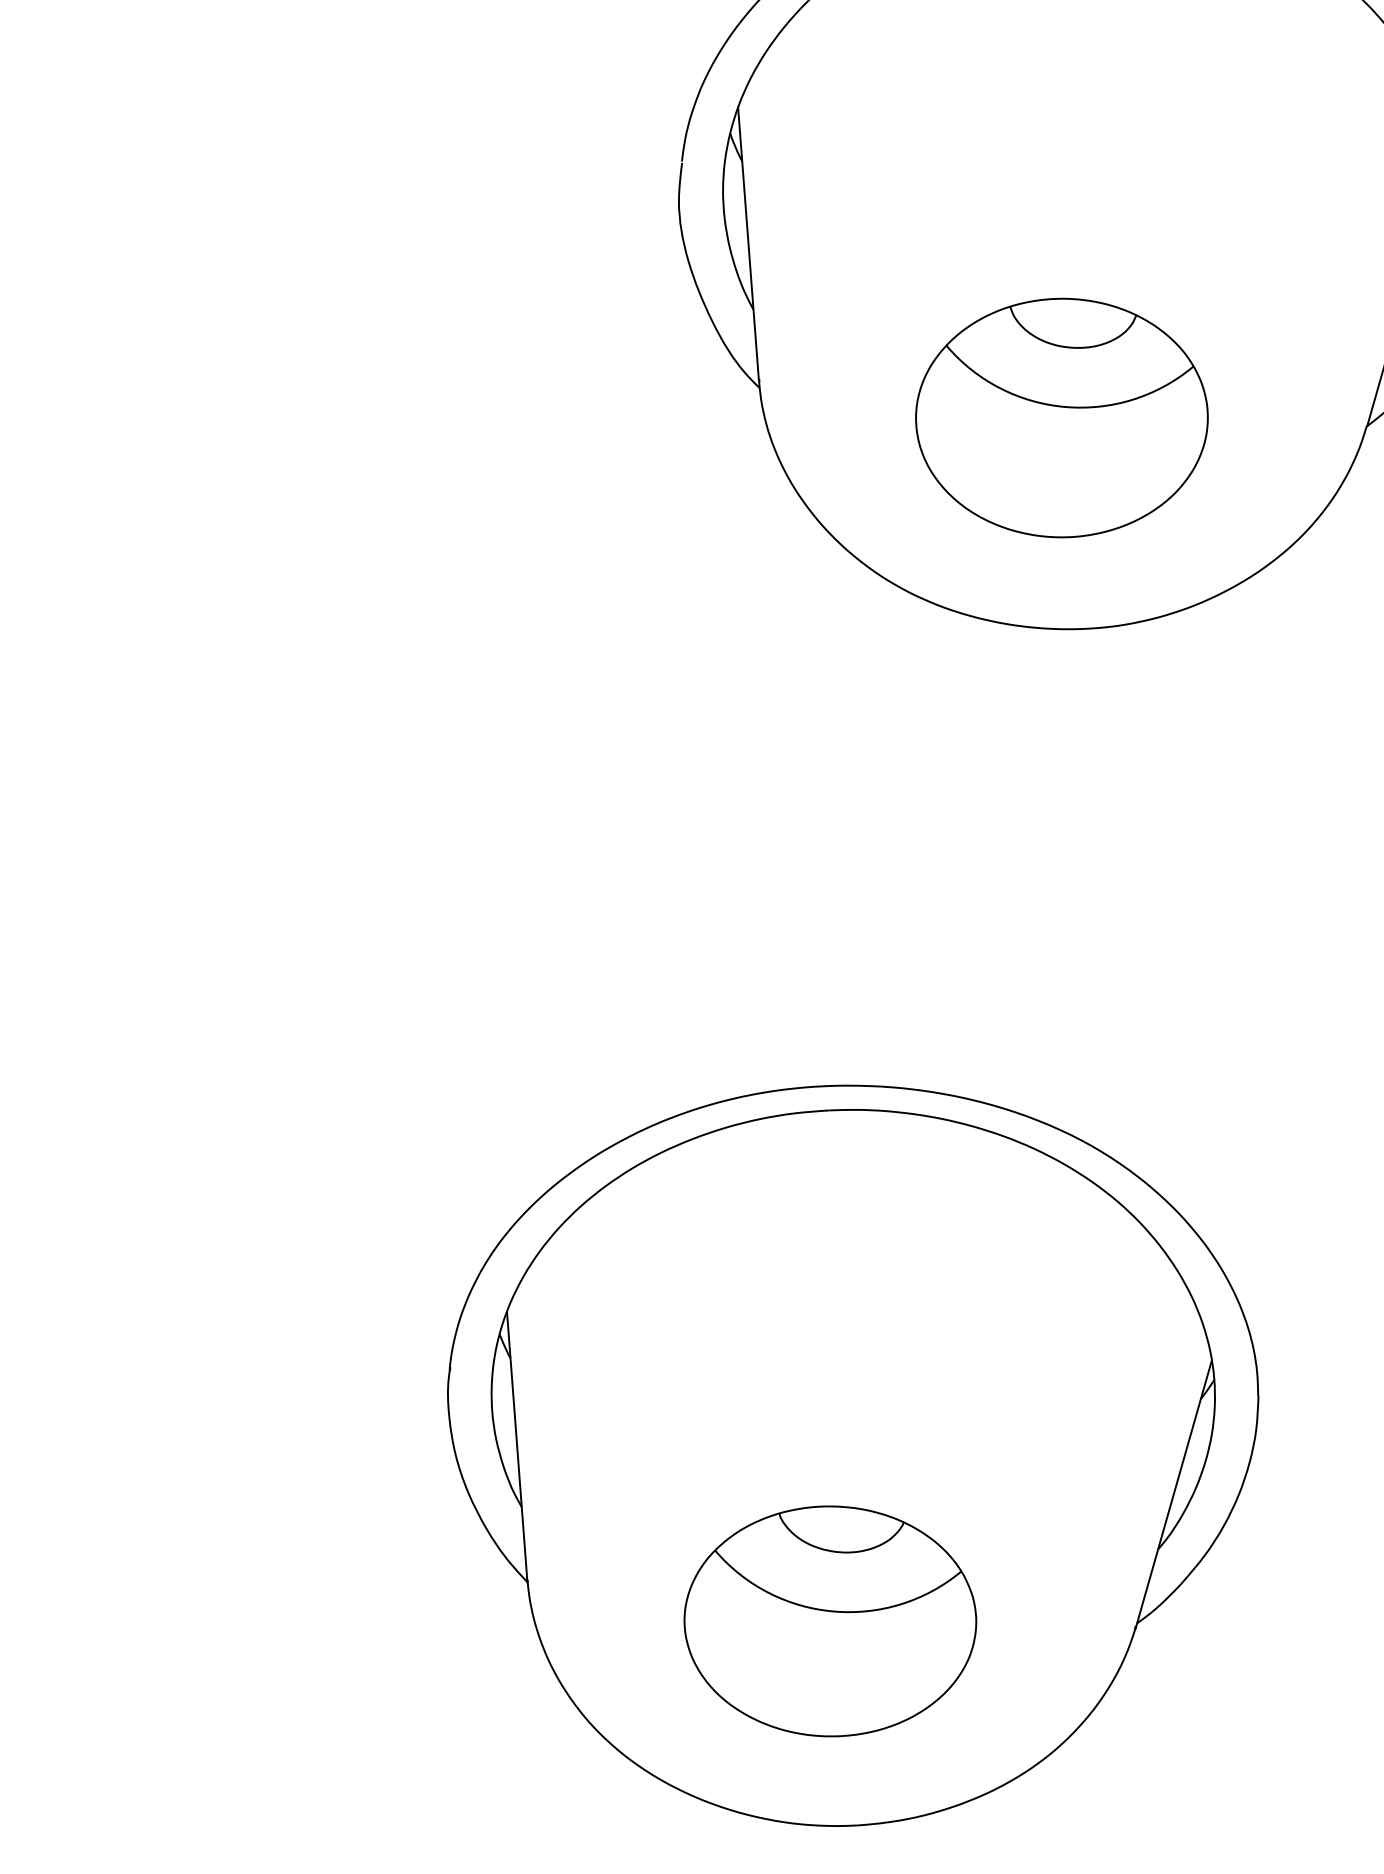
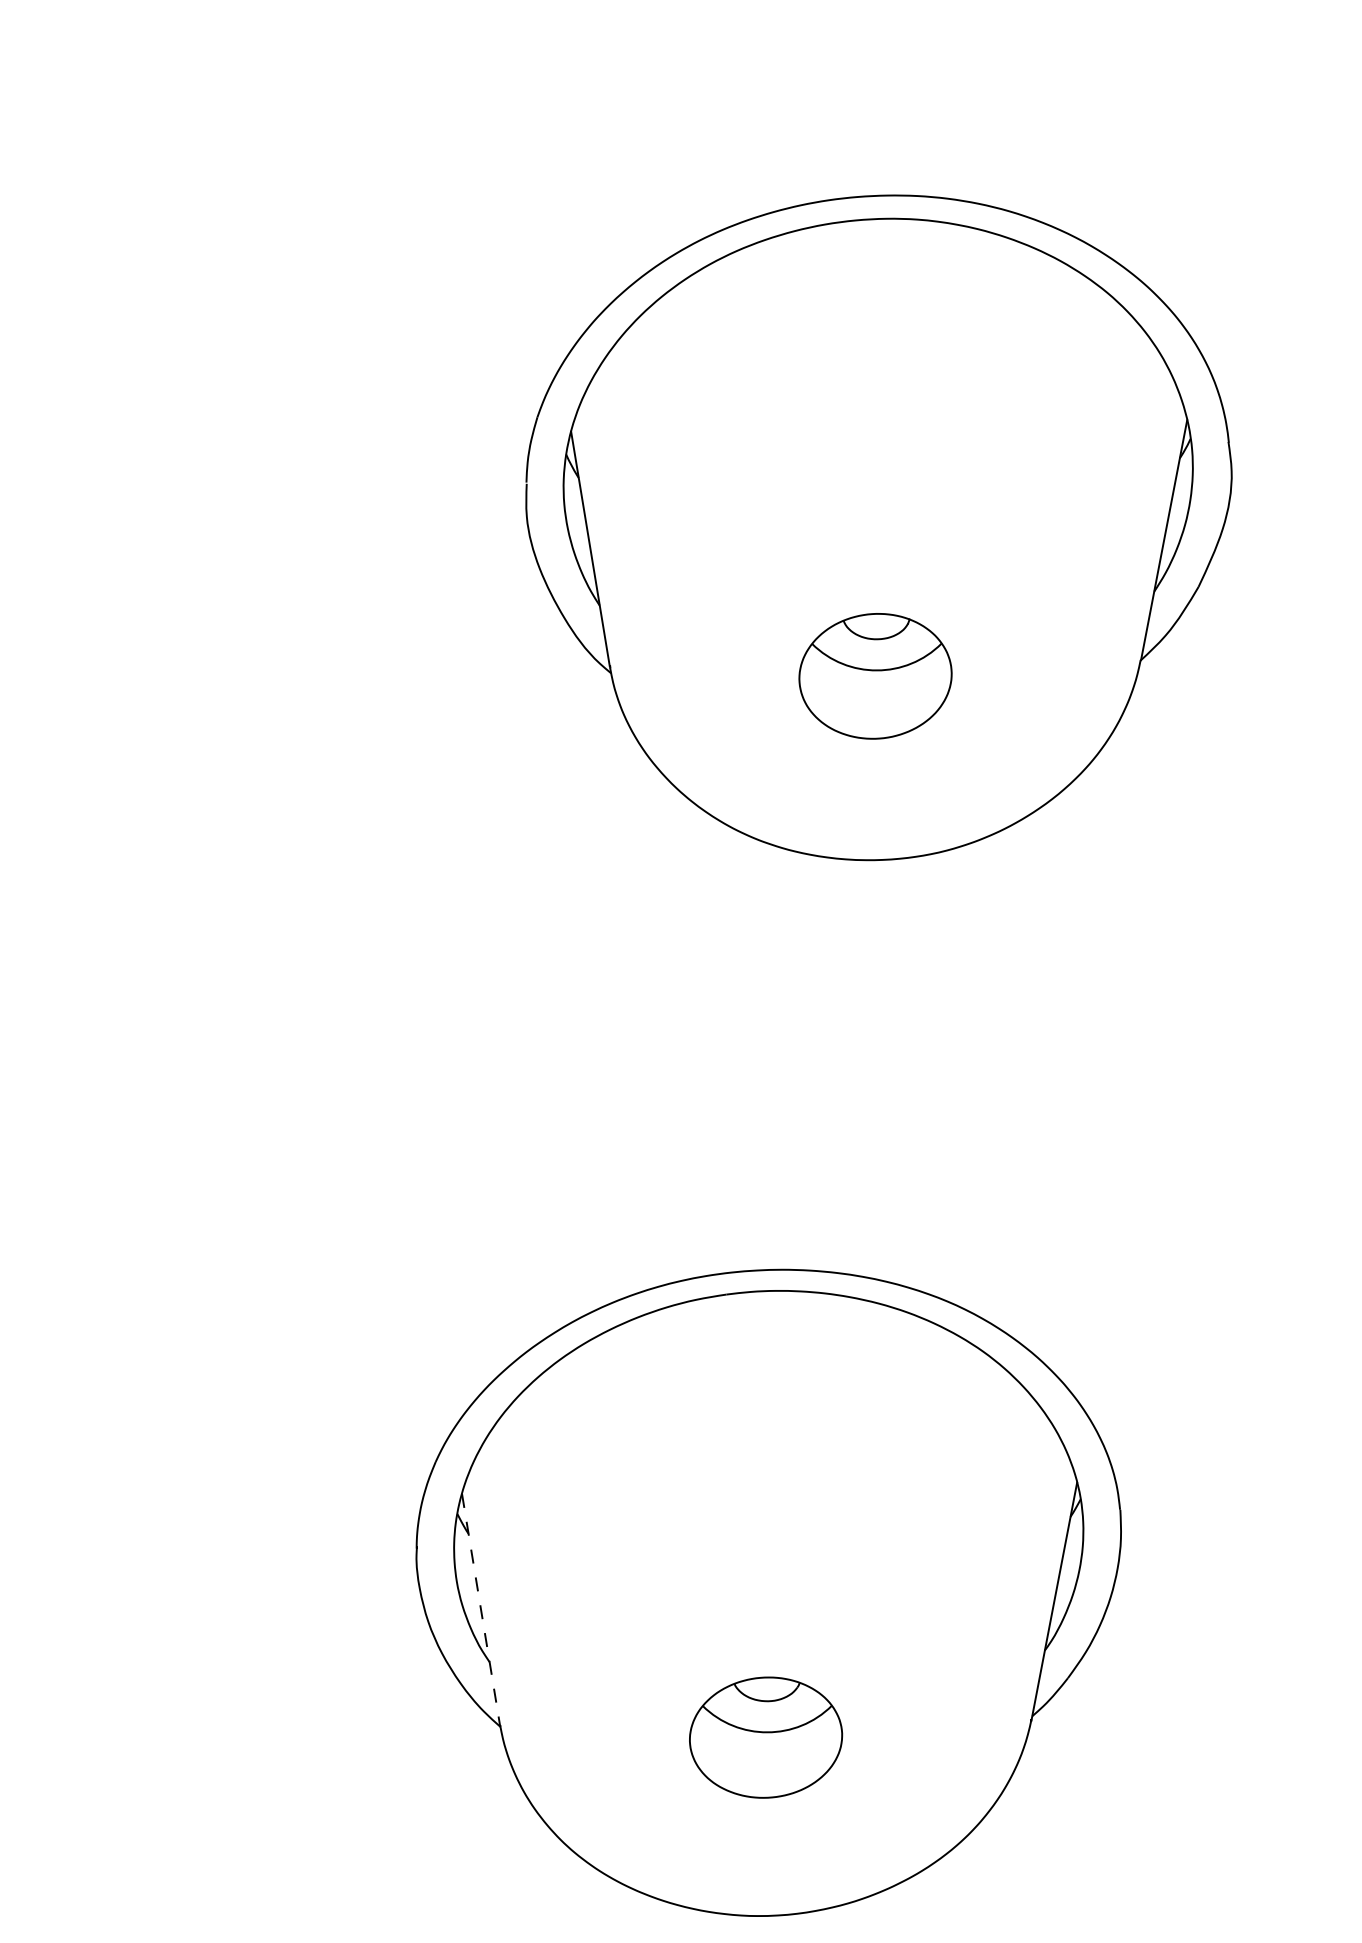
part: (1061, 418) -> (875, 676), size x0.6
line: (517, 1447) -> (481, 1610), solid -> dashed
part: (829, 1621) -> (765, 1737), size x0.6

